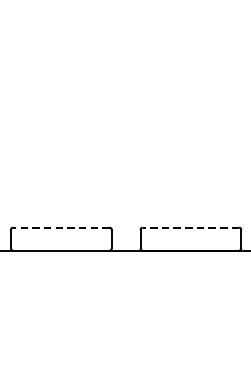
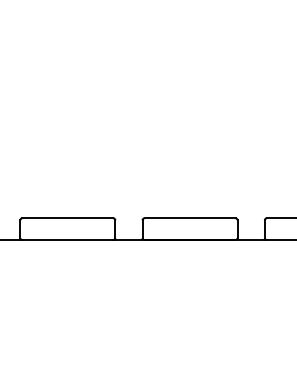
line: (61, 227) -> (67, 218), dashed -> solid
line: (191, 227) -> (190, 218), dashed -> solid

